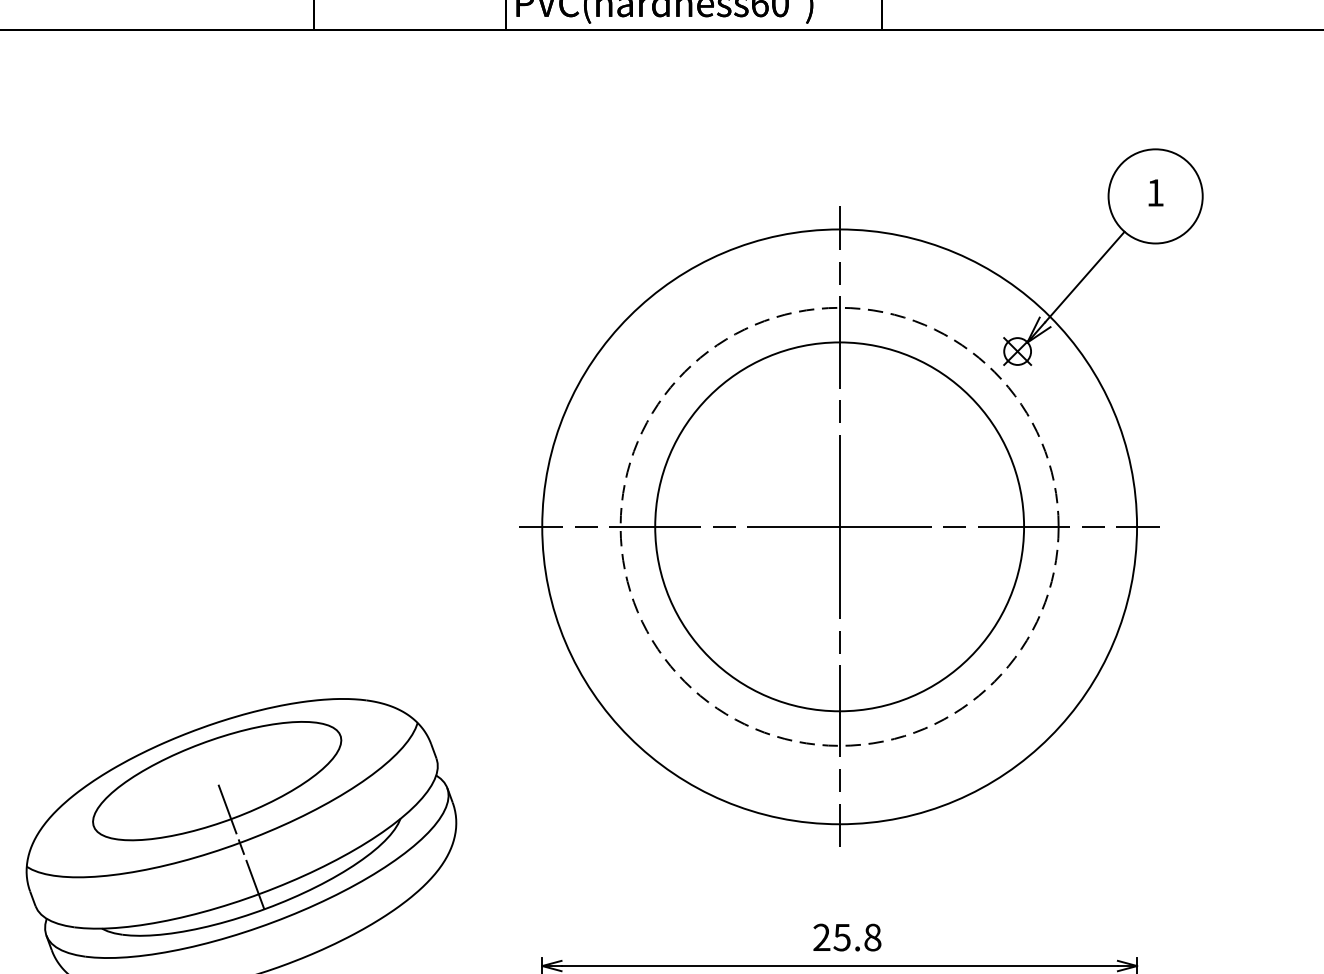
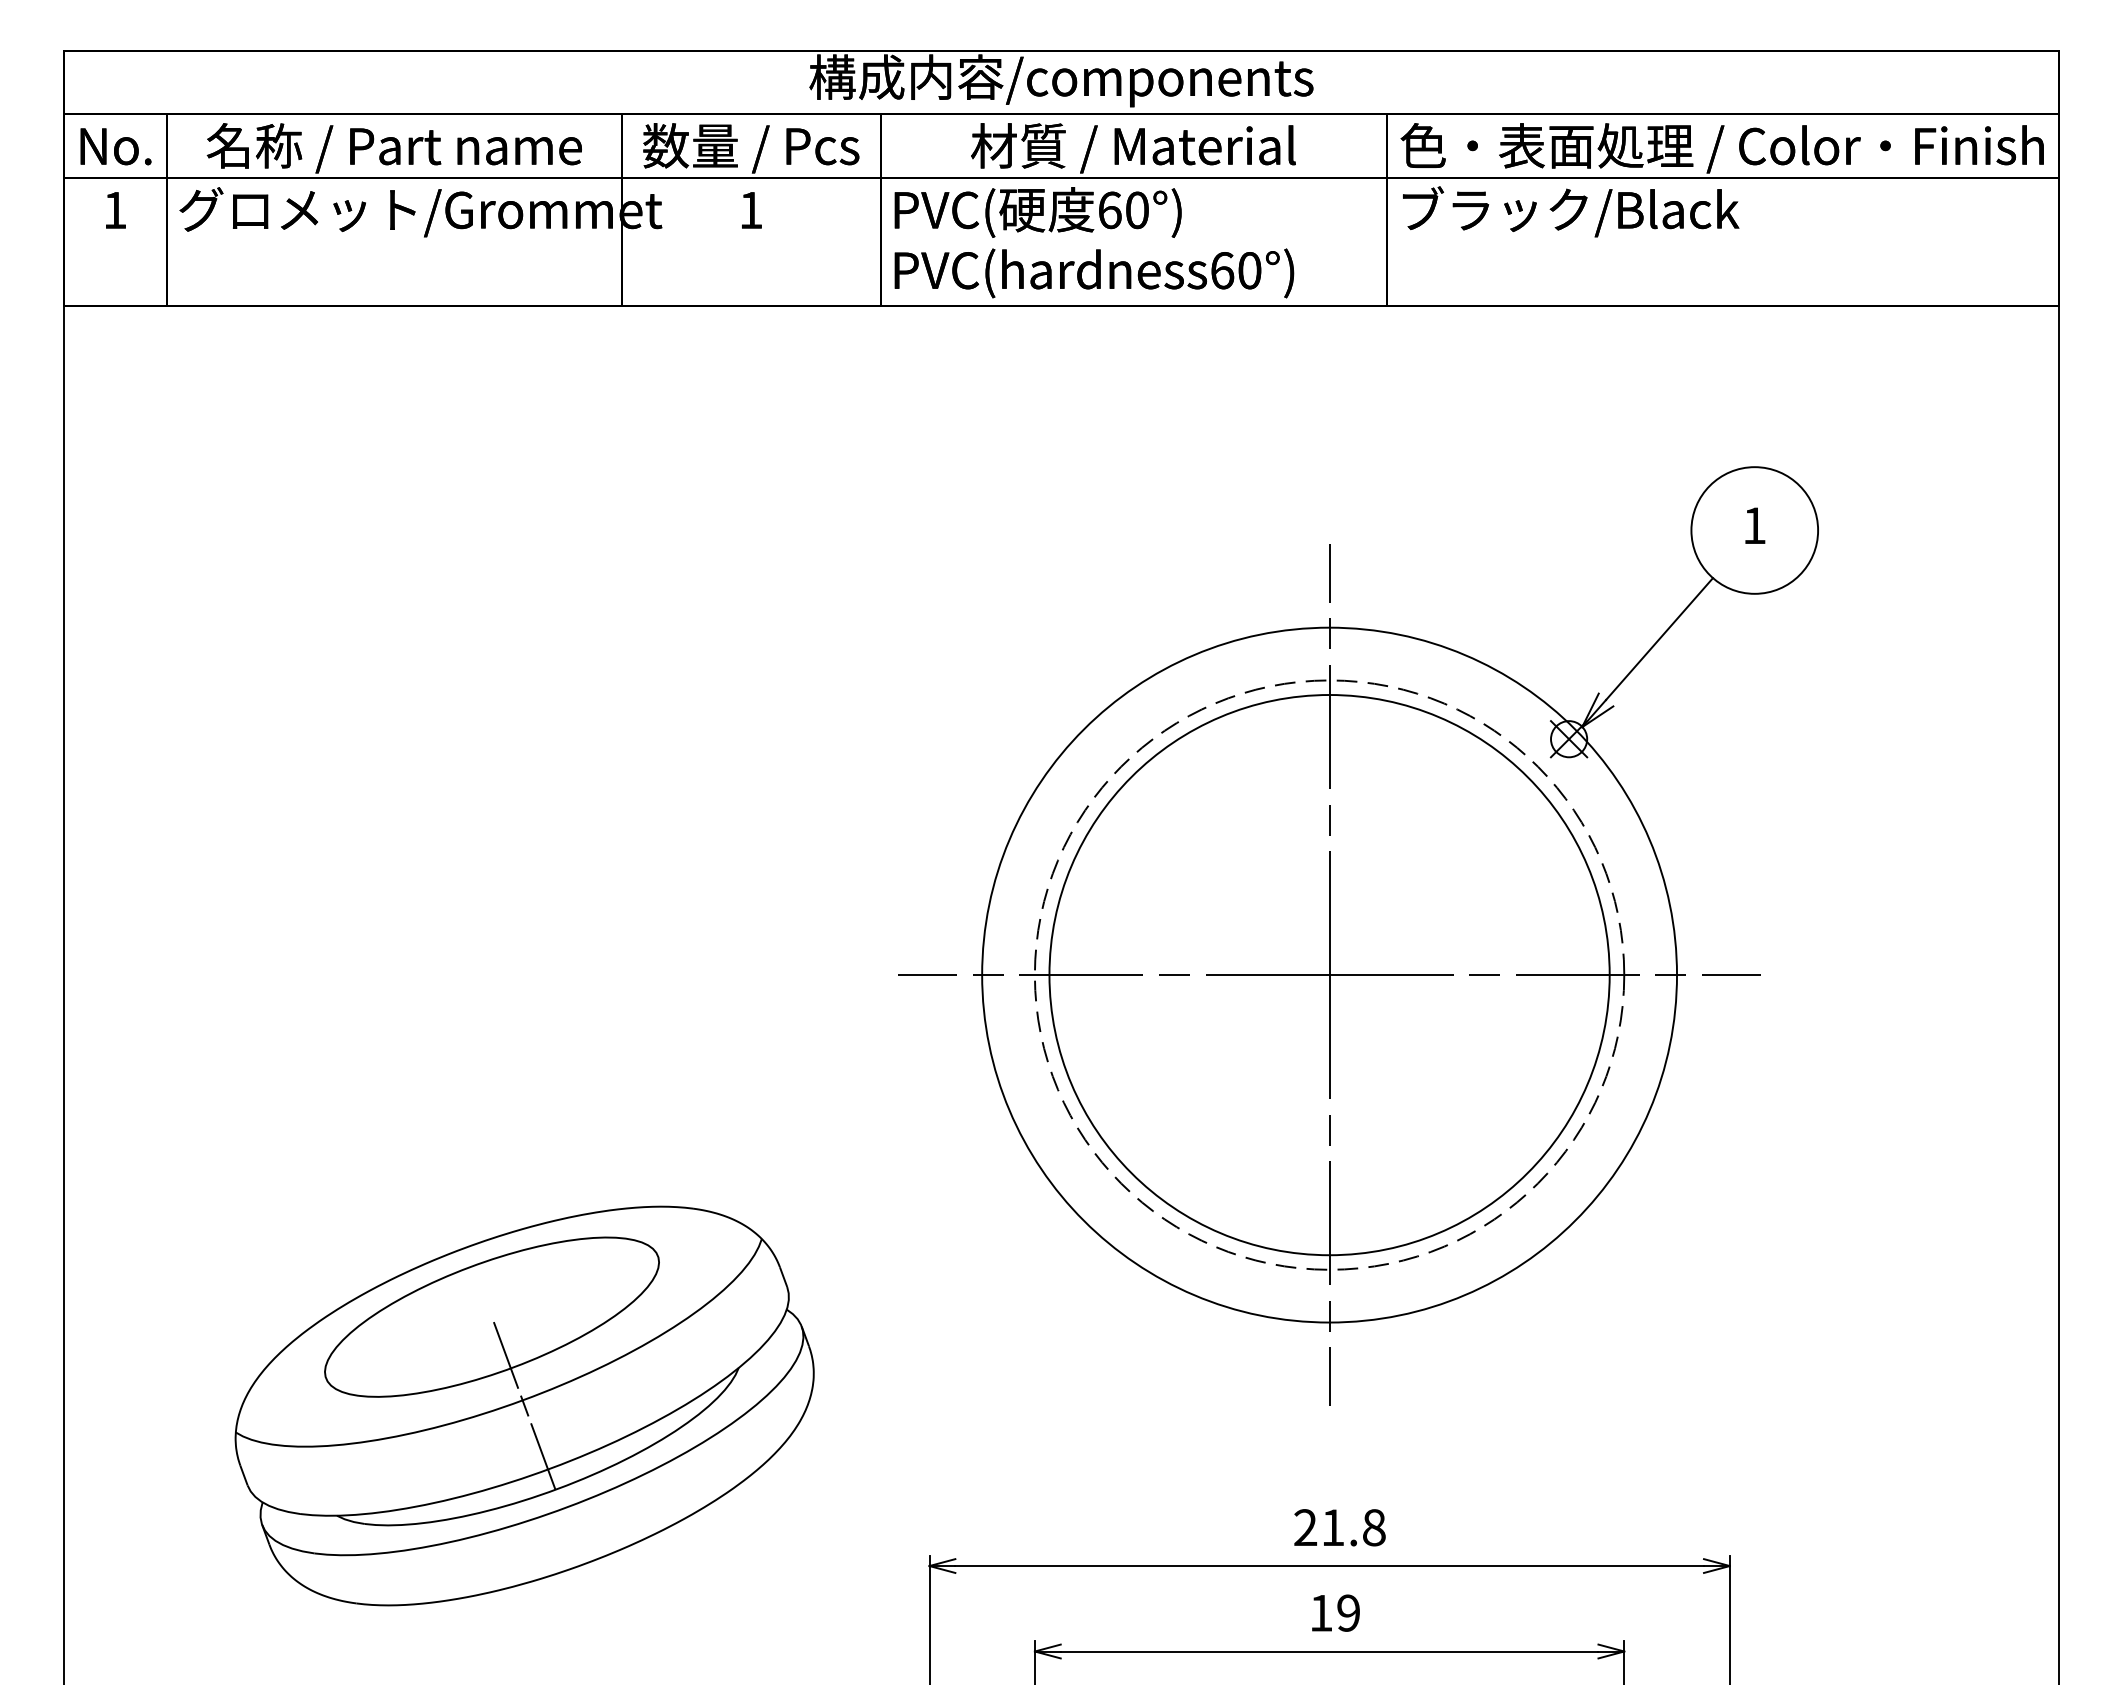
circle: (839, 526) -> (1329, 974), size x0.7
circle: (839, 526) -> (1329, 974), size x1.4
text: (841, 937) -> (1332, 1527), 25.8 -> 21.8

